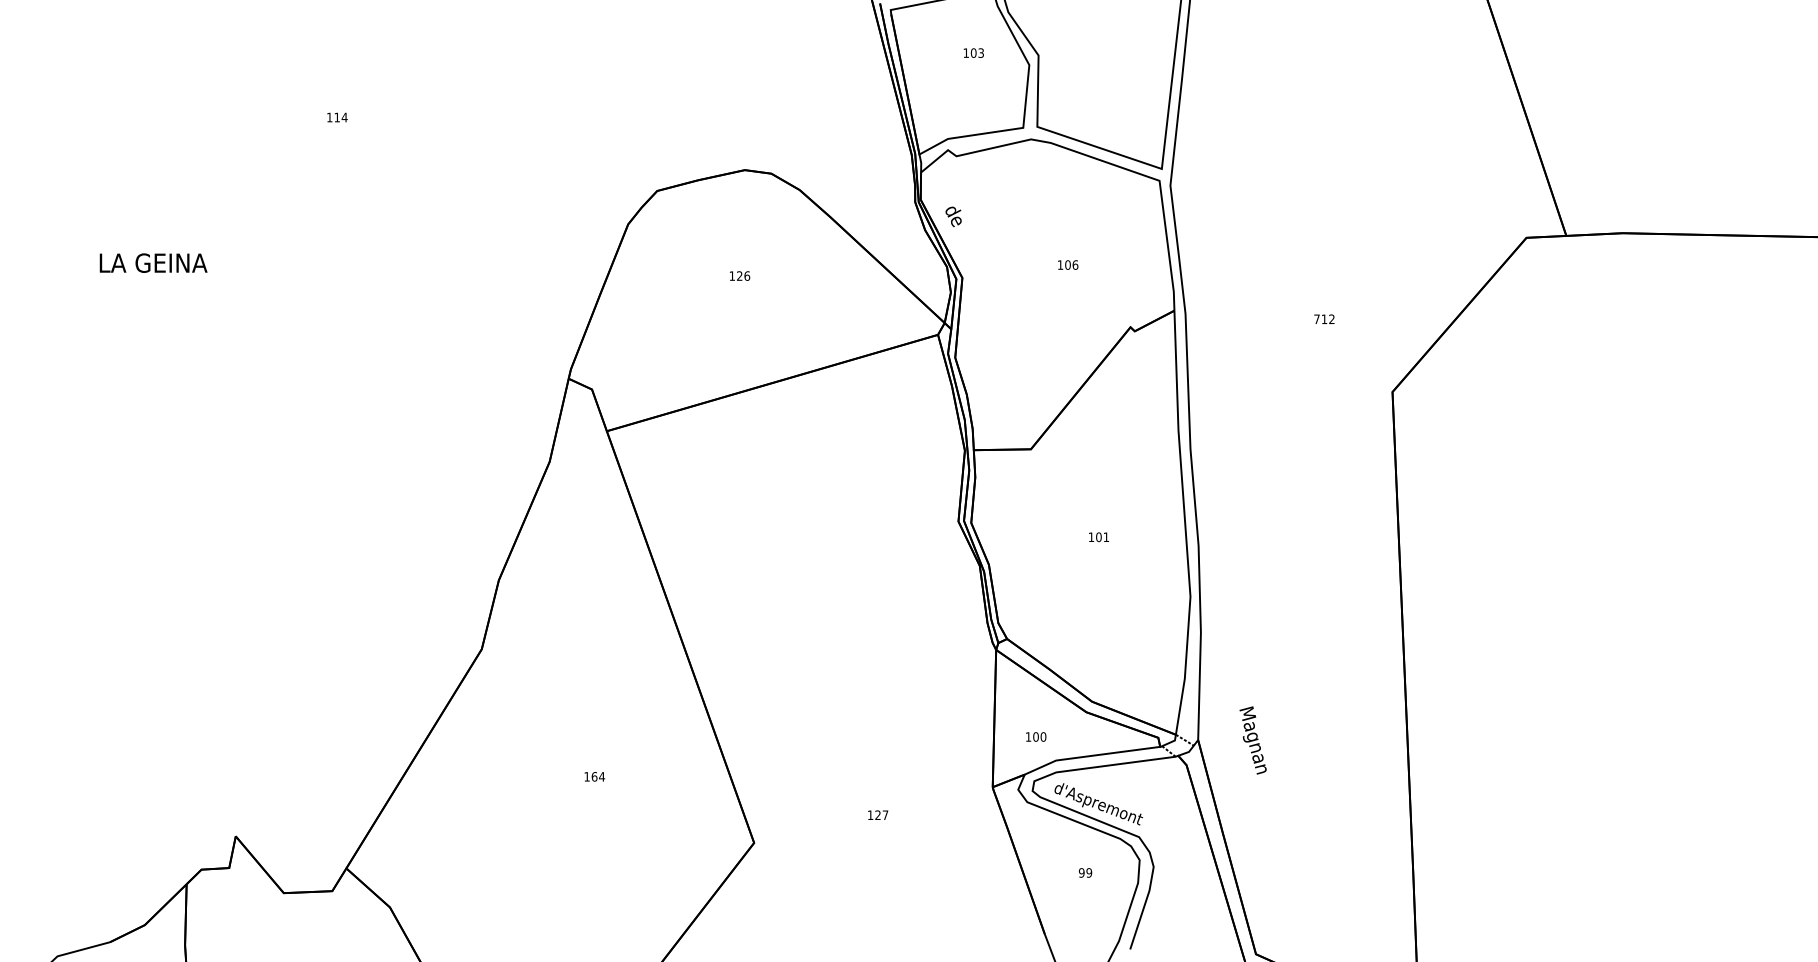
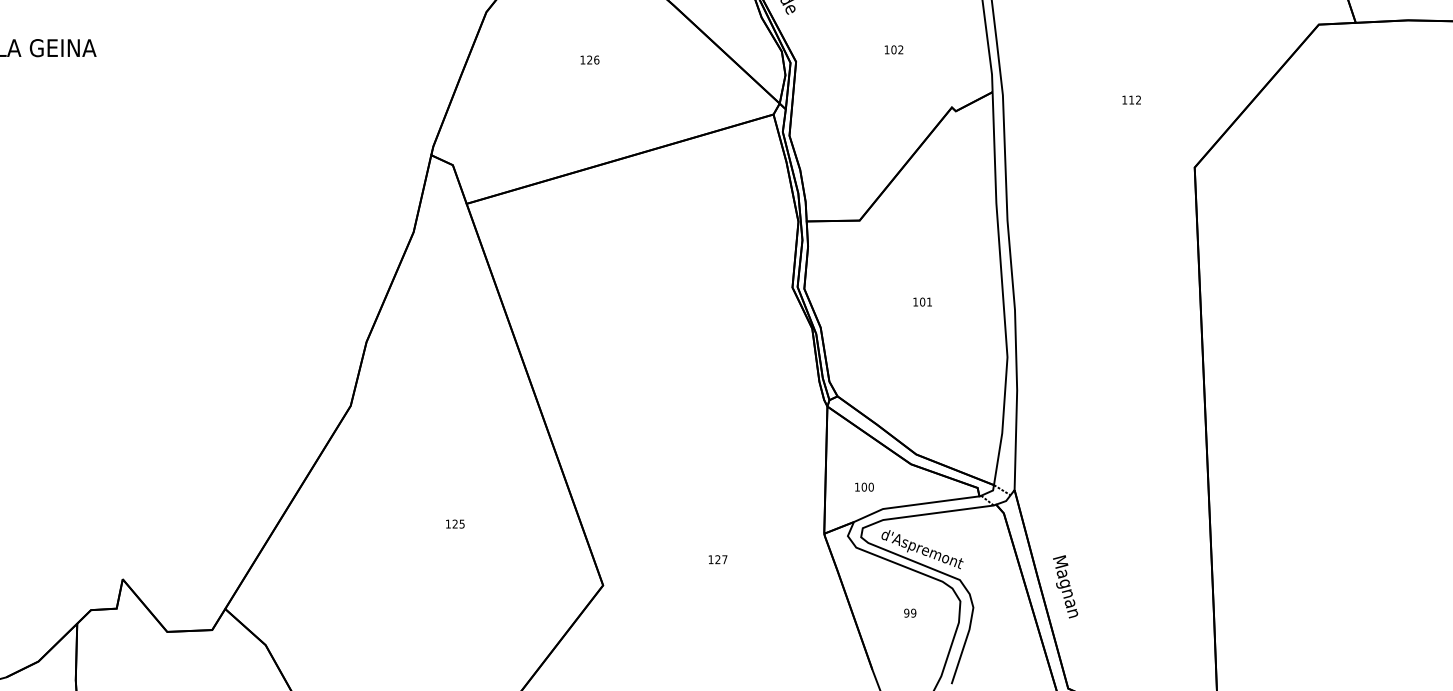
text: (1075, 264) -> (900, 49), 106 -> 102
text: (1316, 318) -> (1124, 99), 712 -> 112
text: (1252, 740) -> (1064, 586), moved
text: (598, 776) -> (458, 523), 164 -> 125

